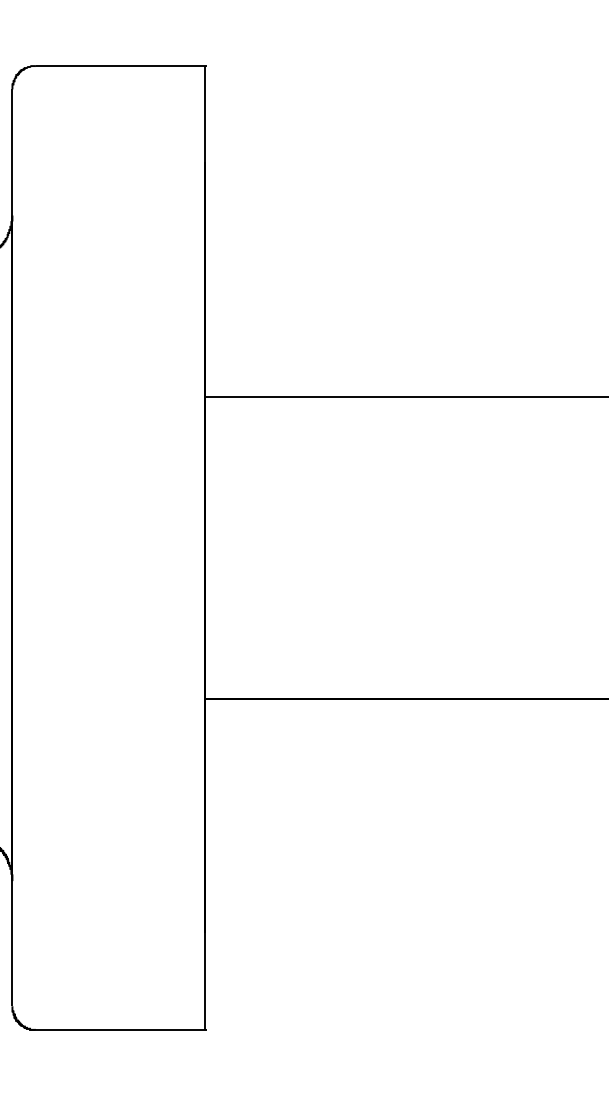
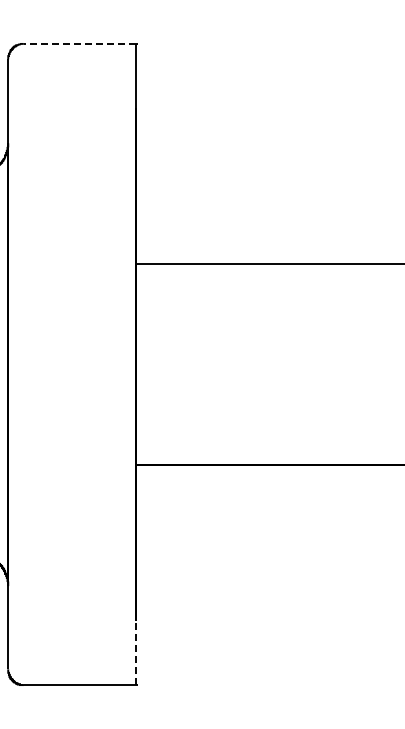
line: (119, 65) -> (79, 43), solid -> dashed
line: (205, 980) -> (136, 652), solid -> dashed

